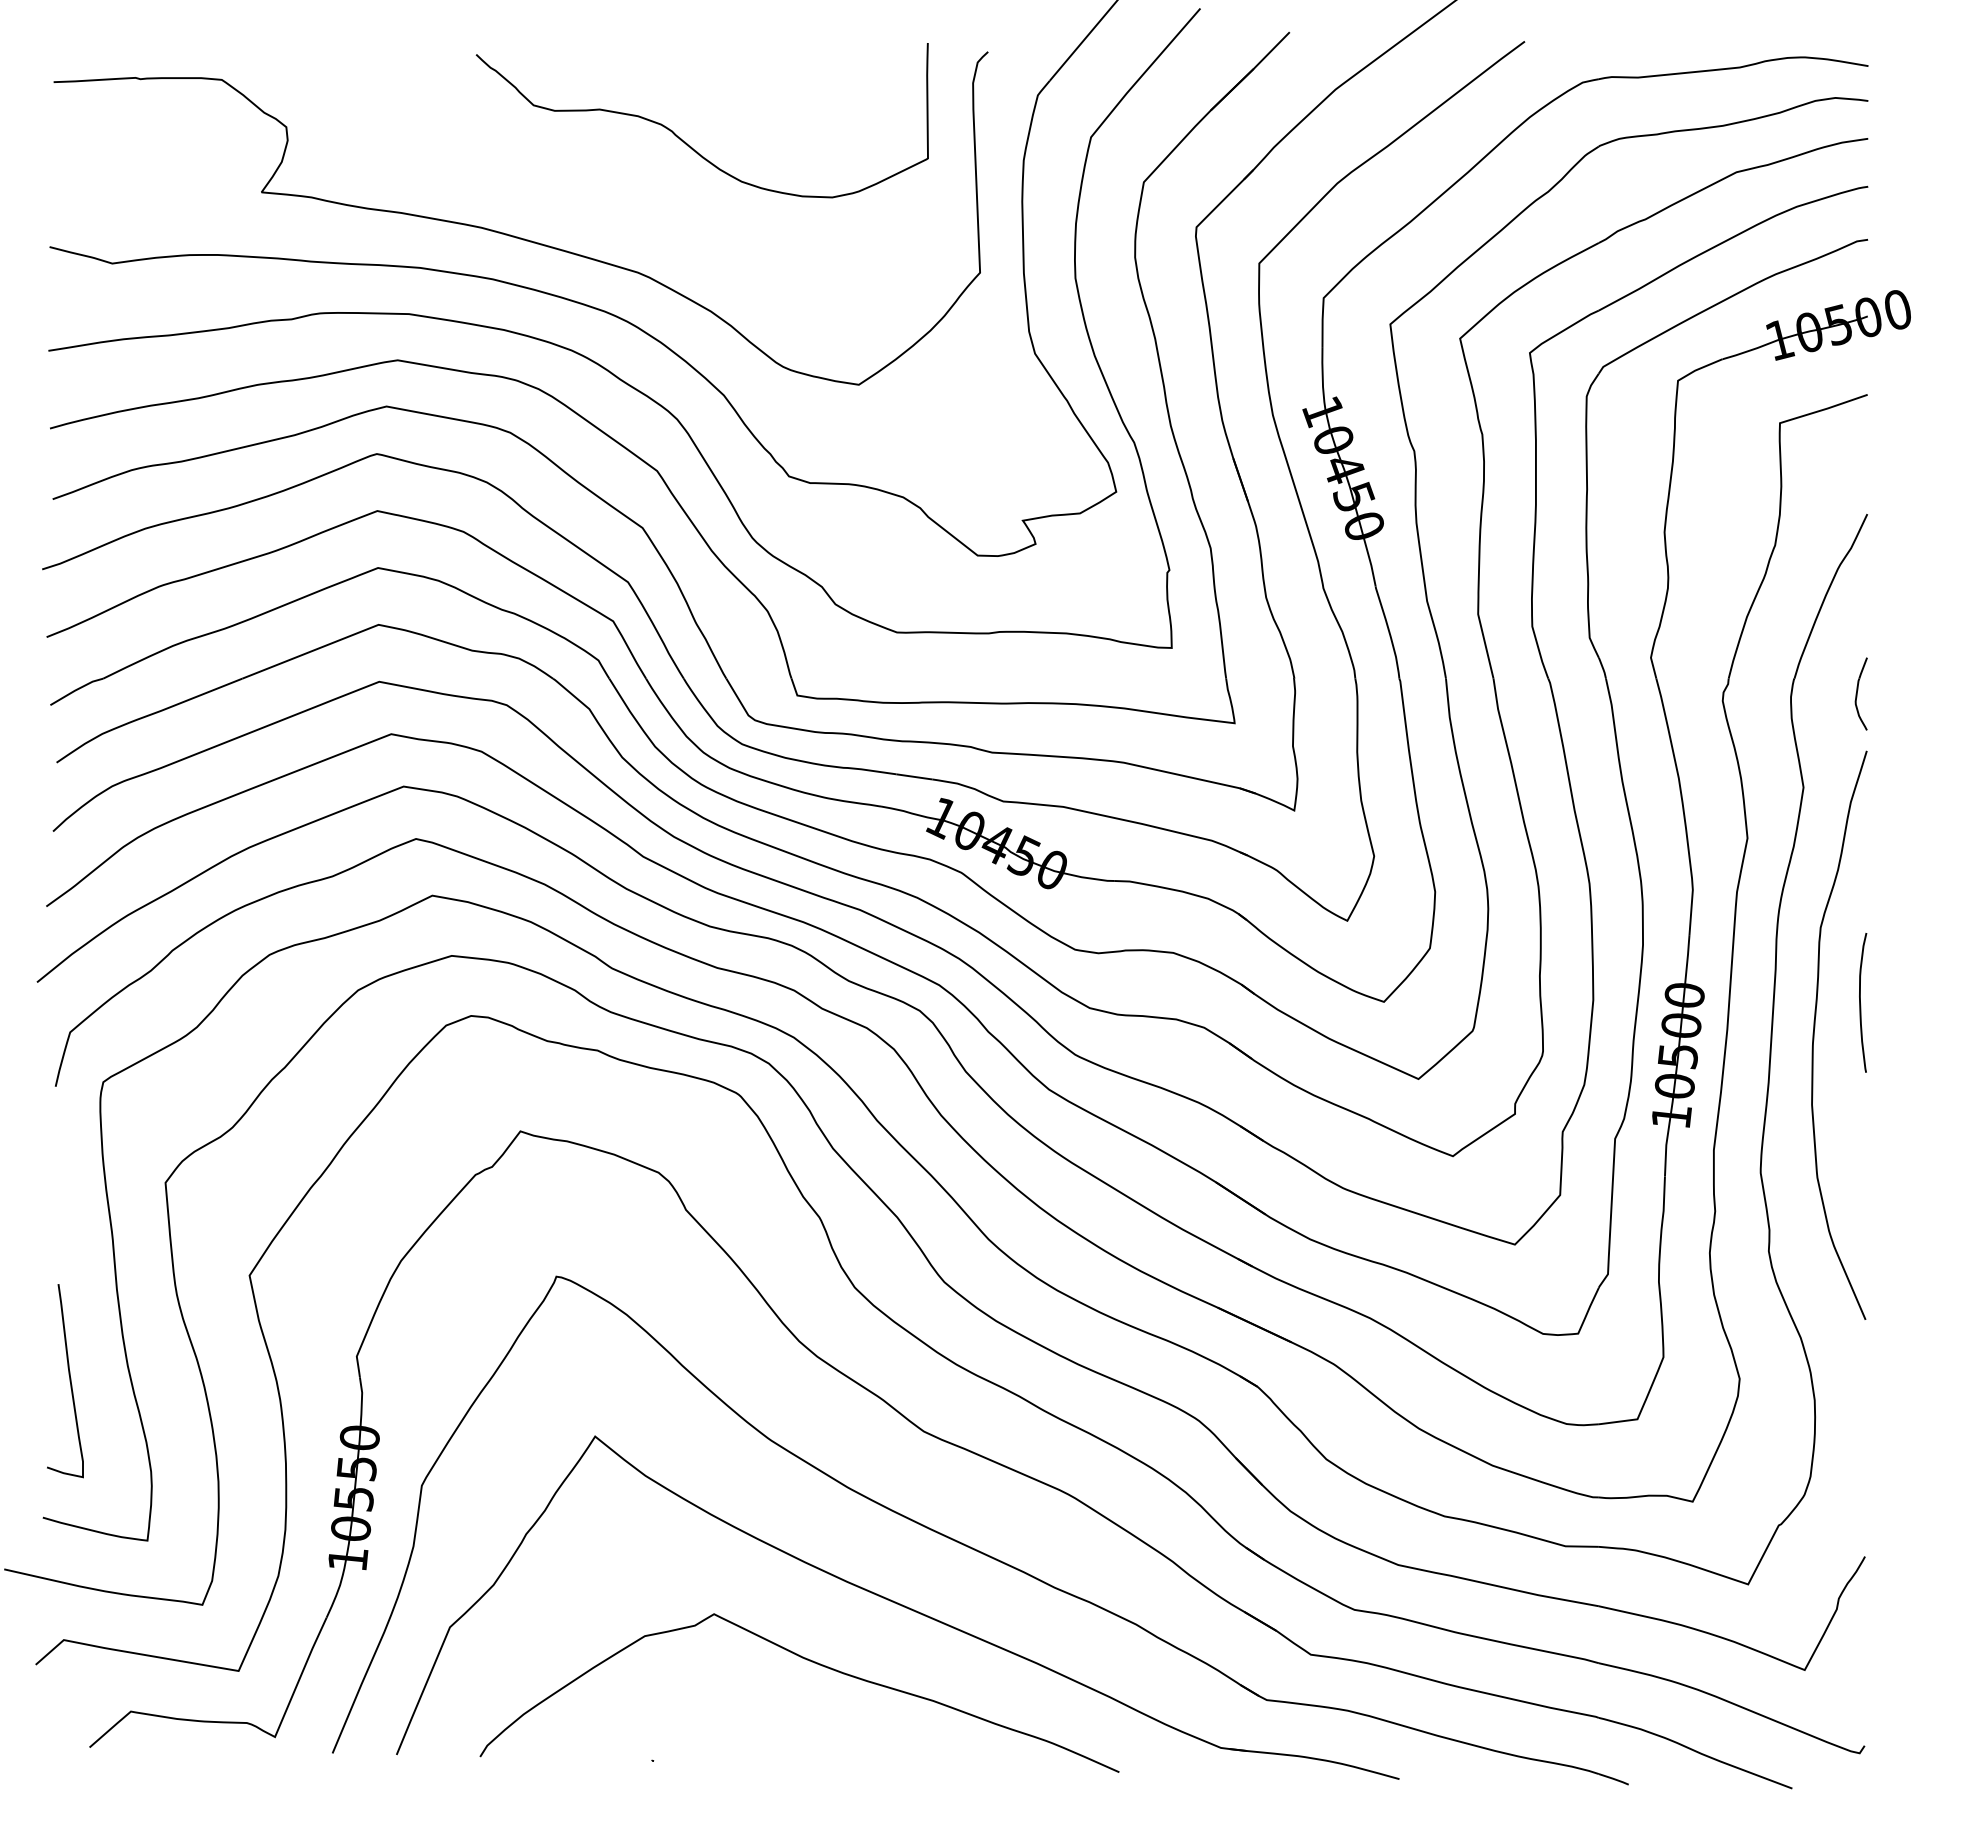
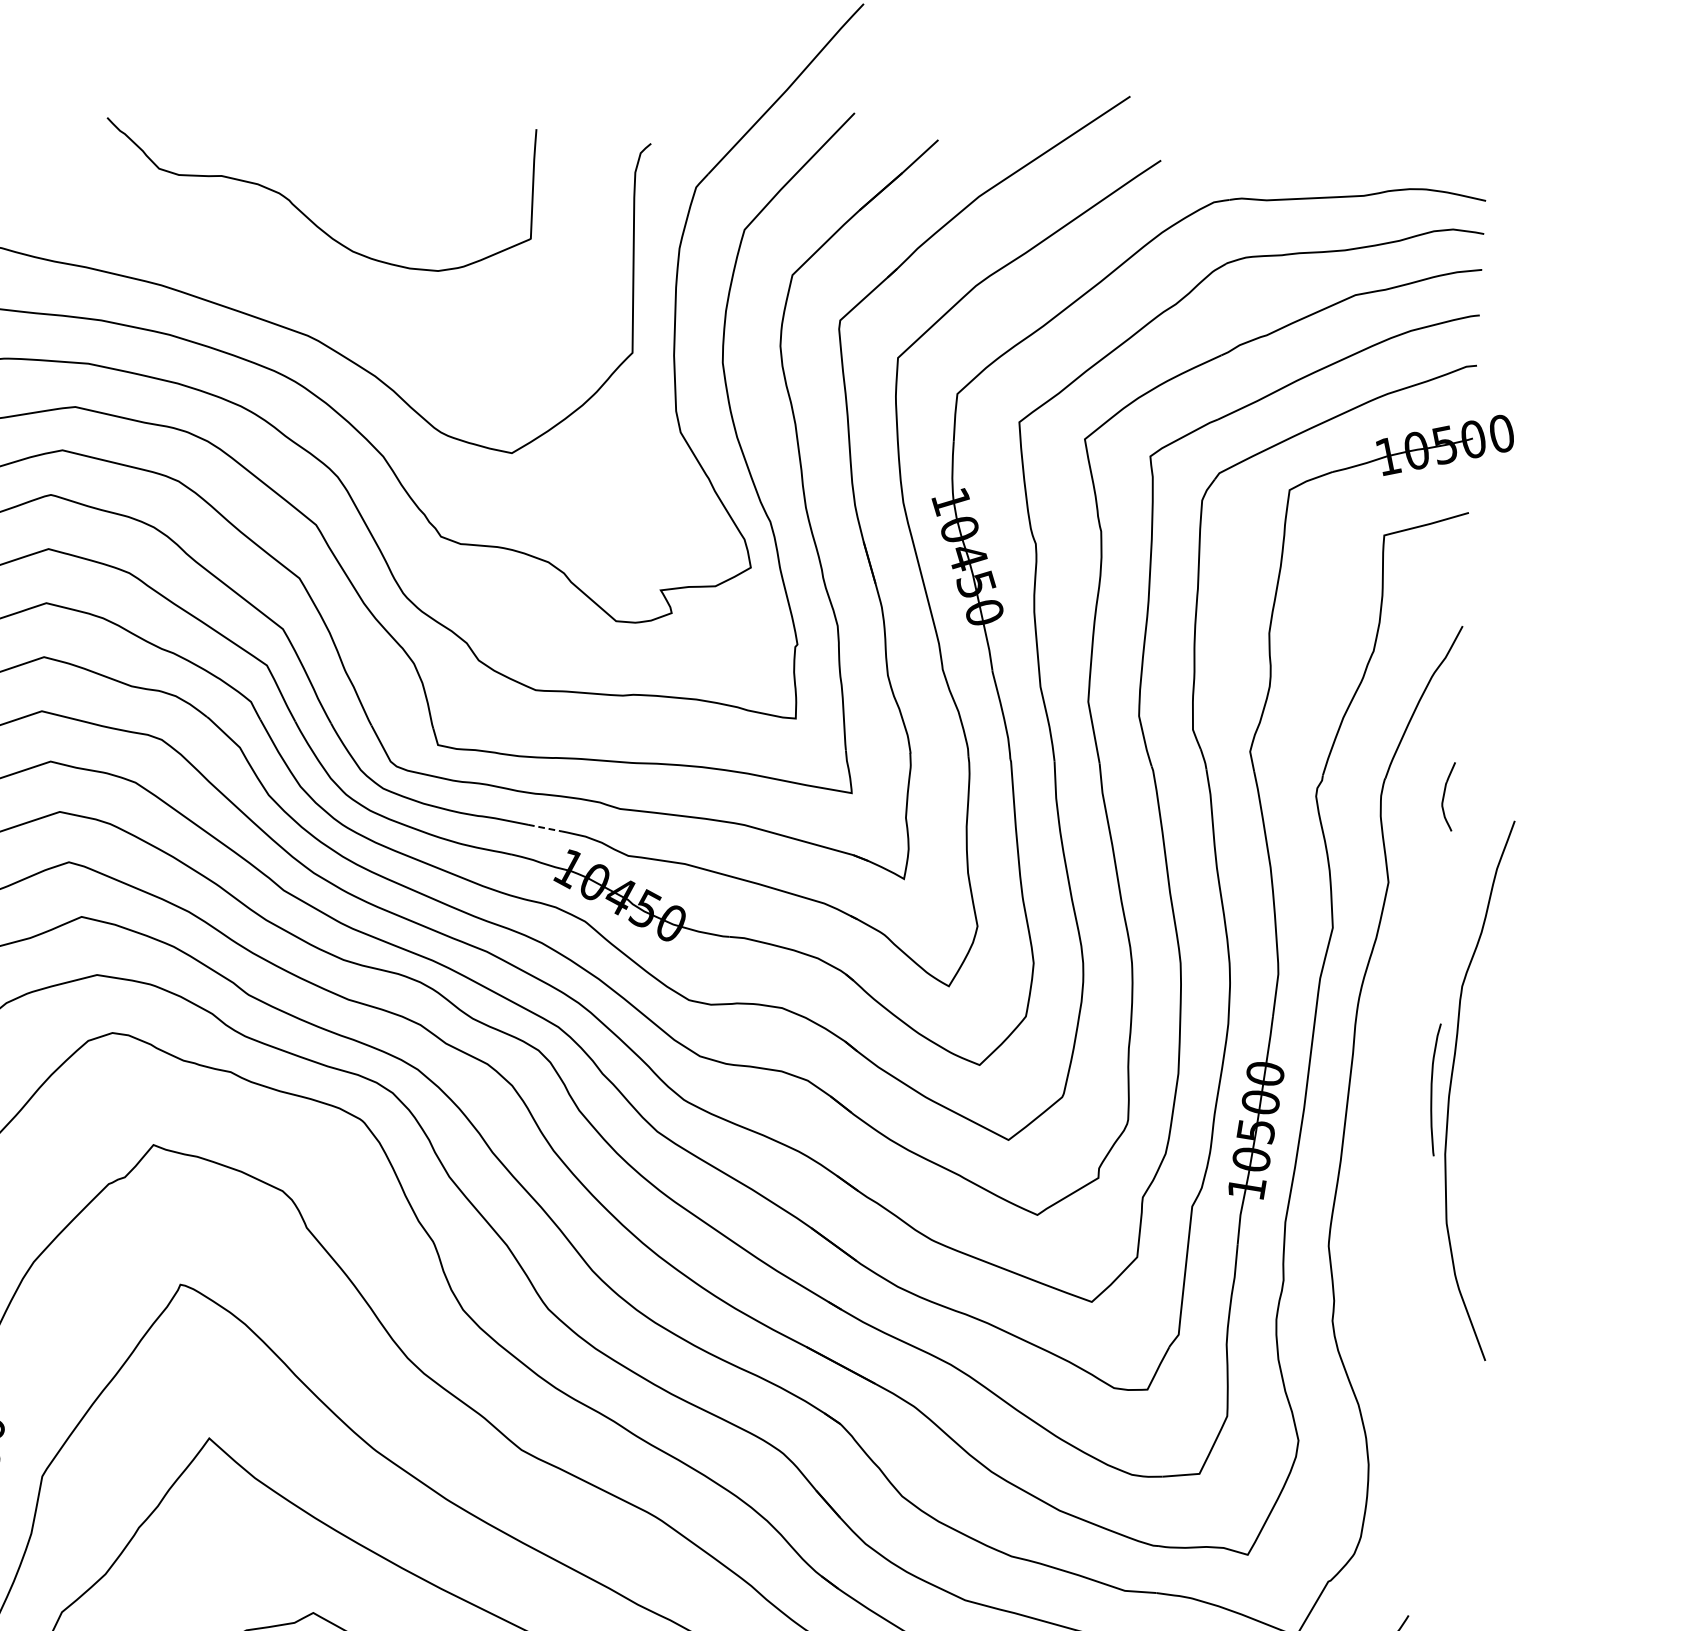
curve: (685, 141) -> (301, 210), moved
line: (915, 777) -> (546, 828), solid -> dashed
curve: (1815, 1027) -> (1452, 1080), moved

